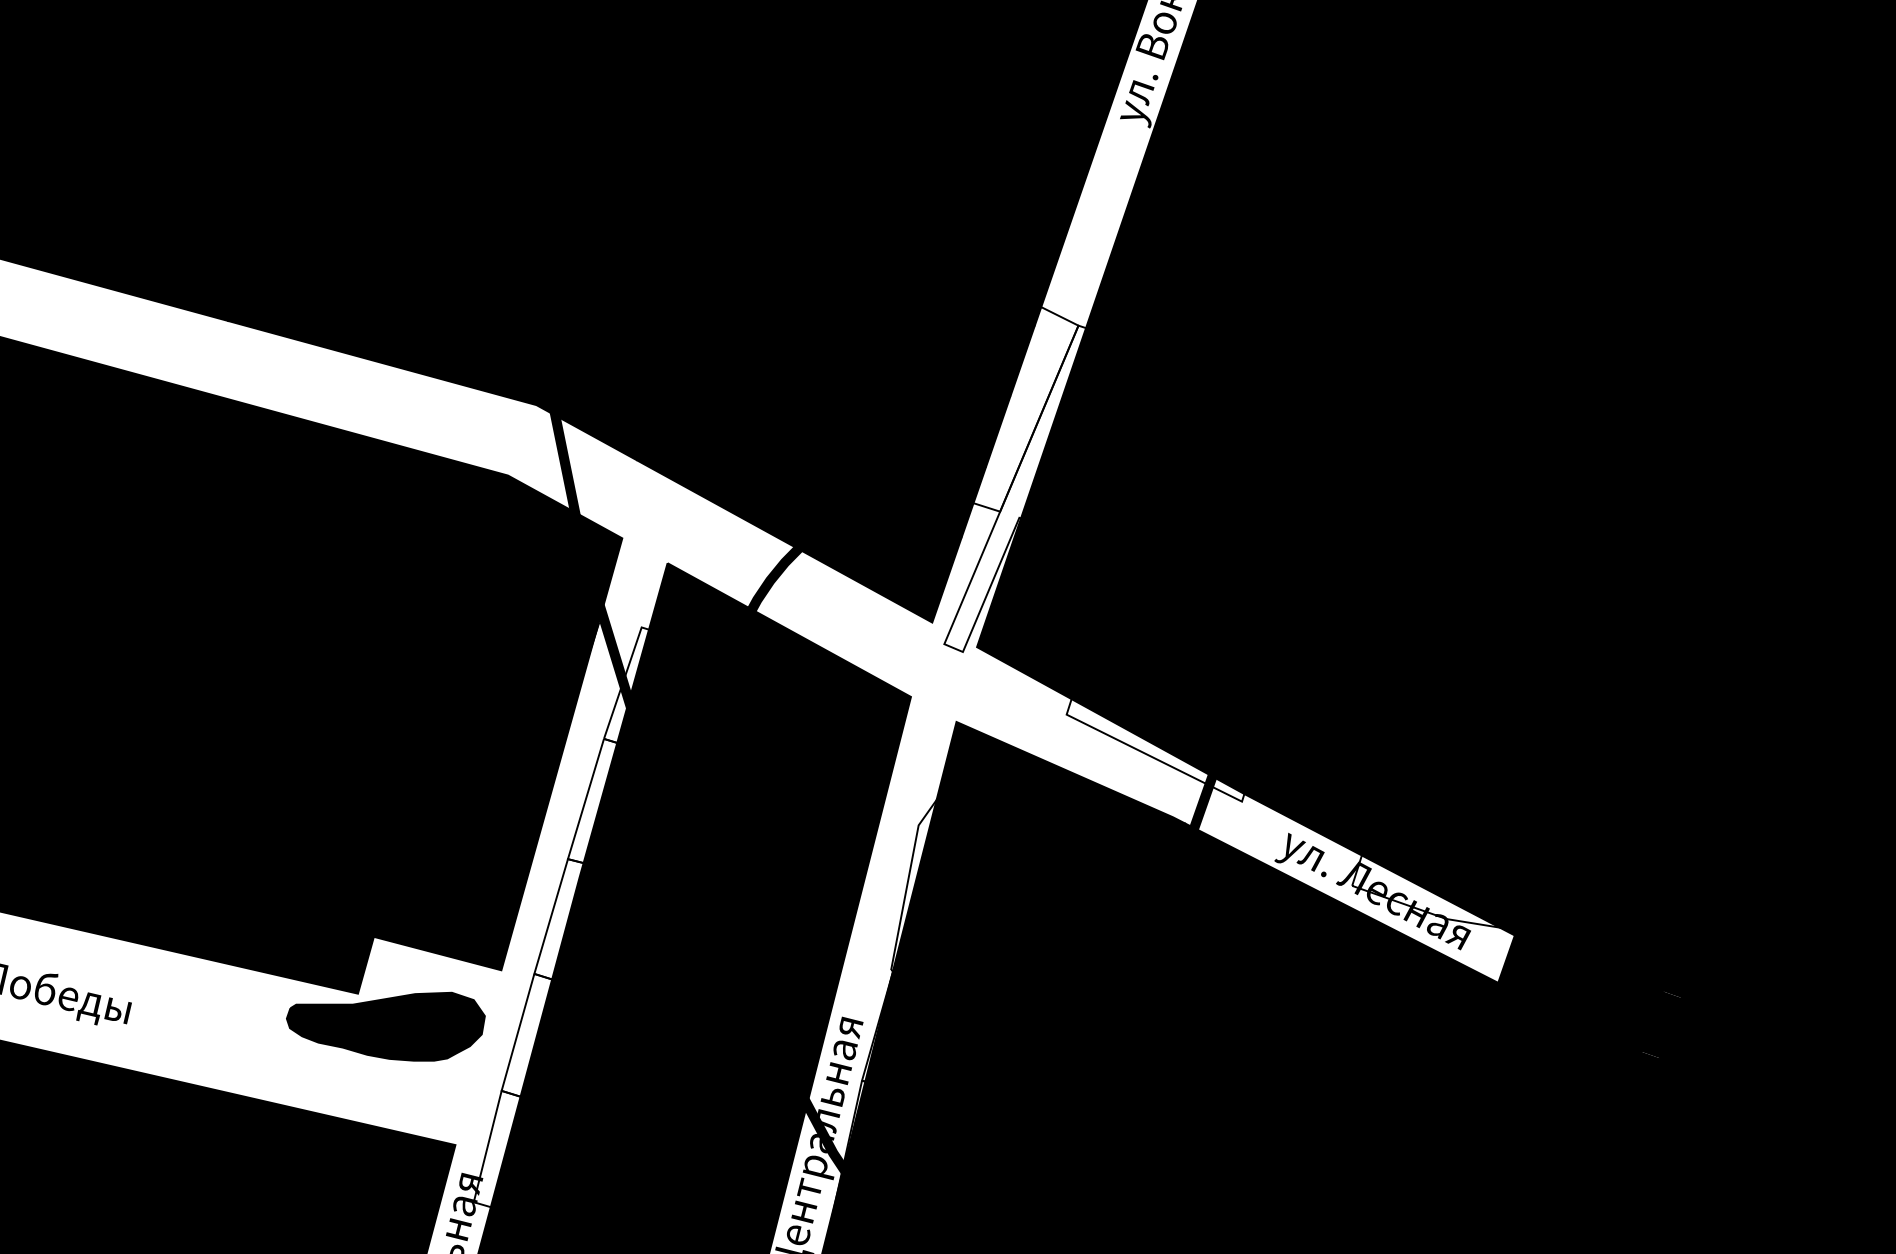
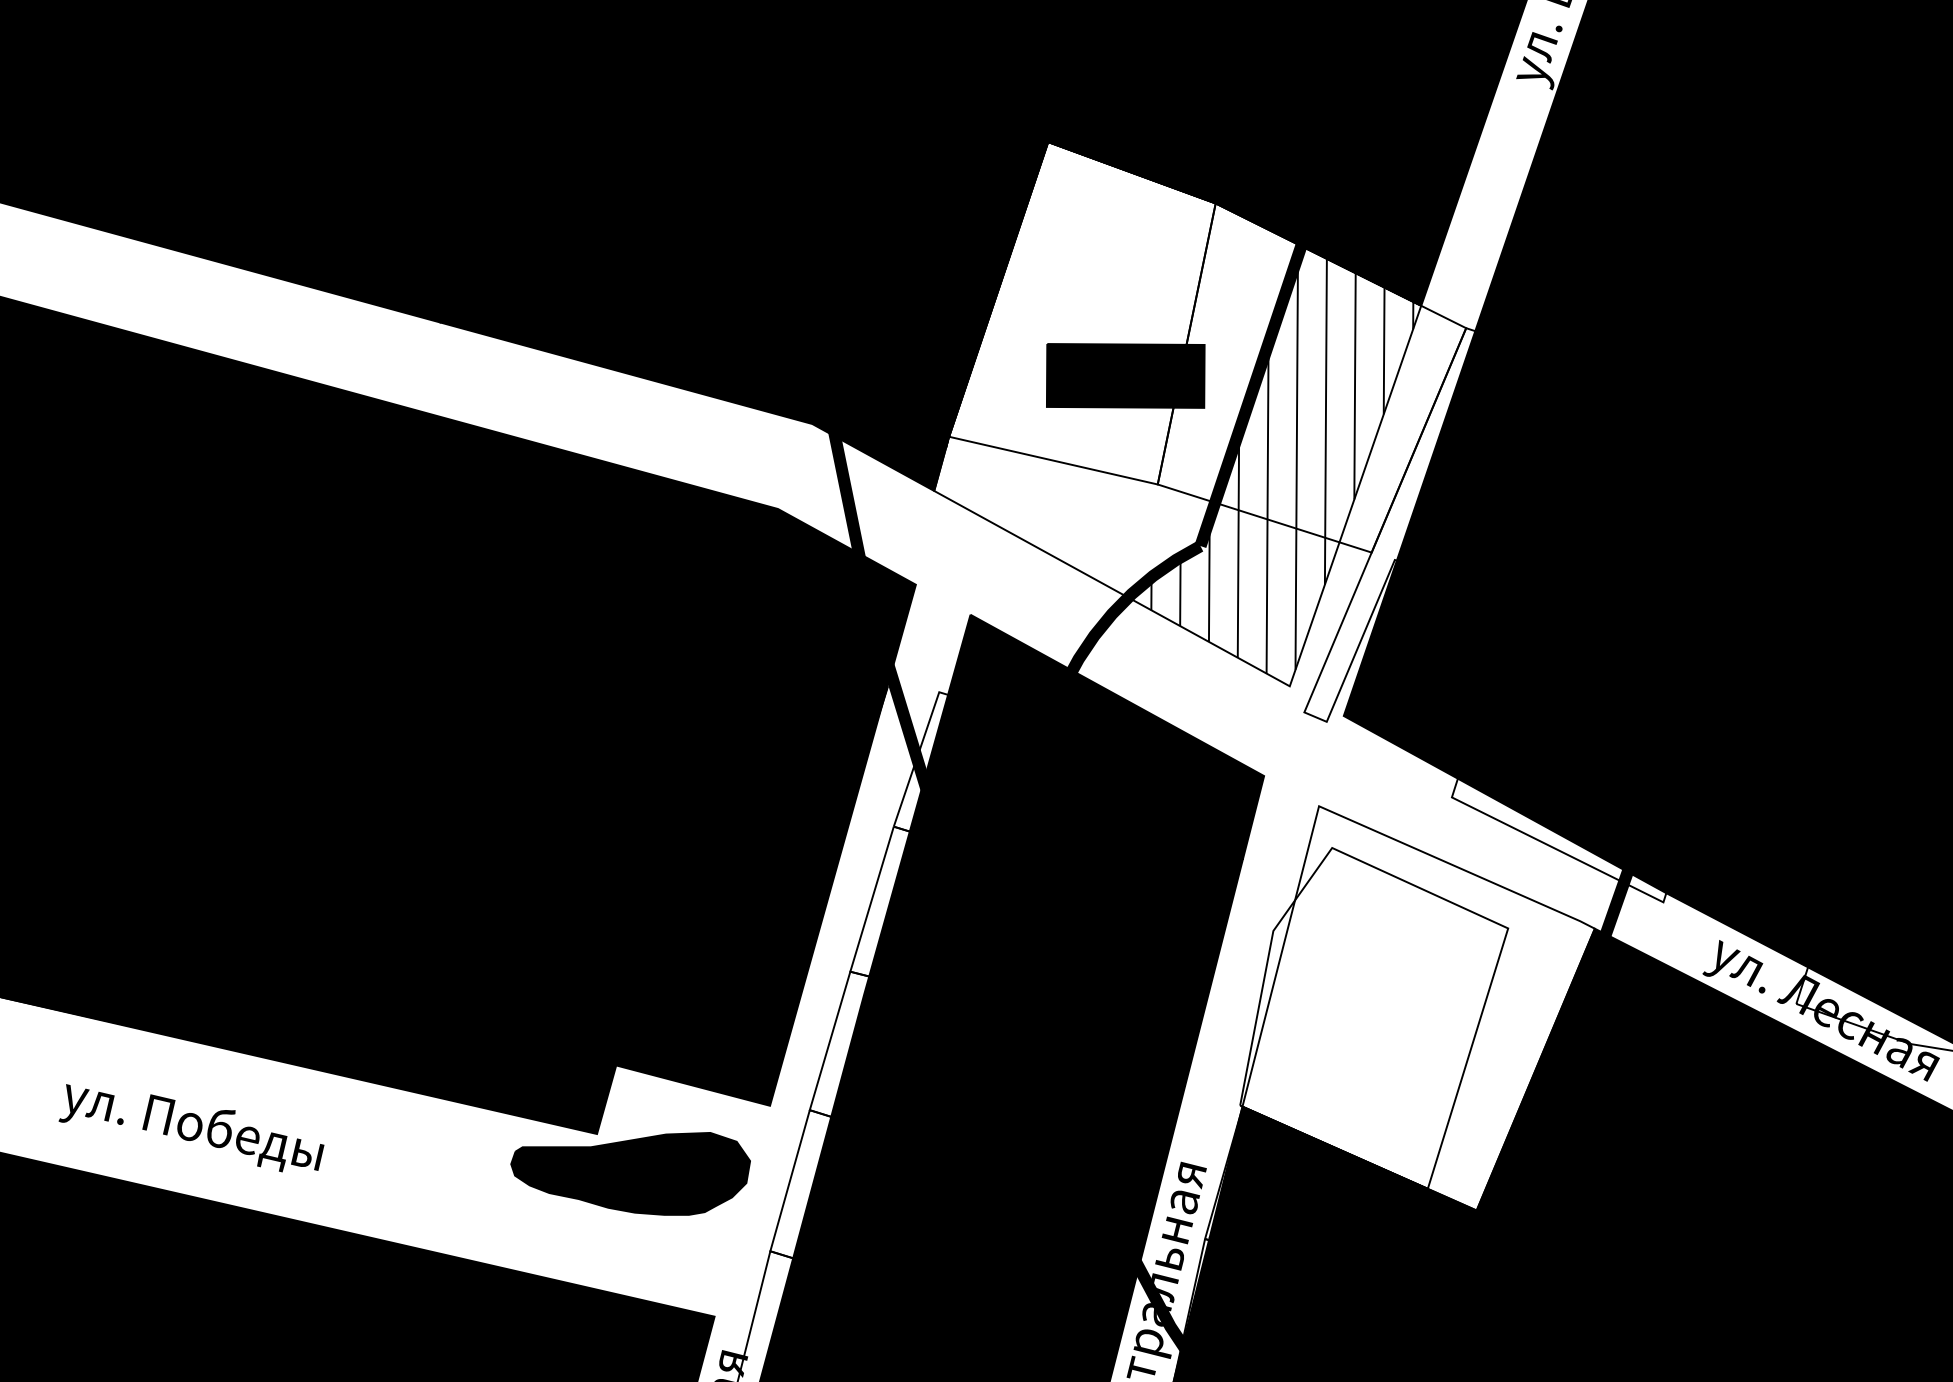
fill: (839, 396) -> (1177, 413), removed
fill: (1039, 889) -> (1419, 1008), removed

